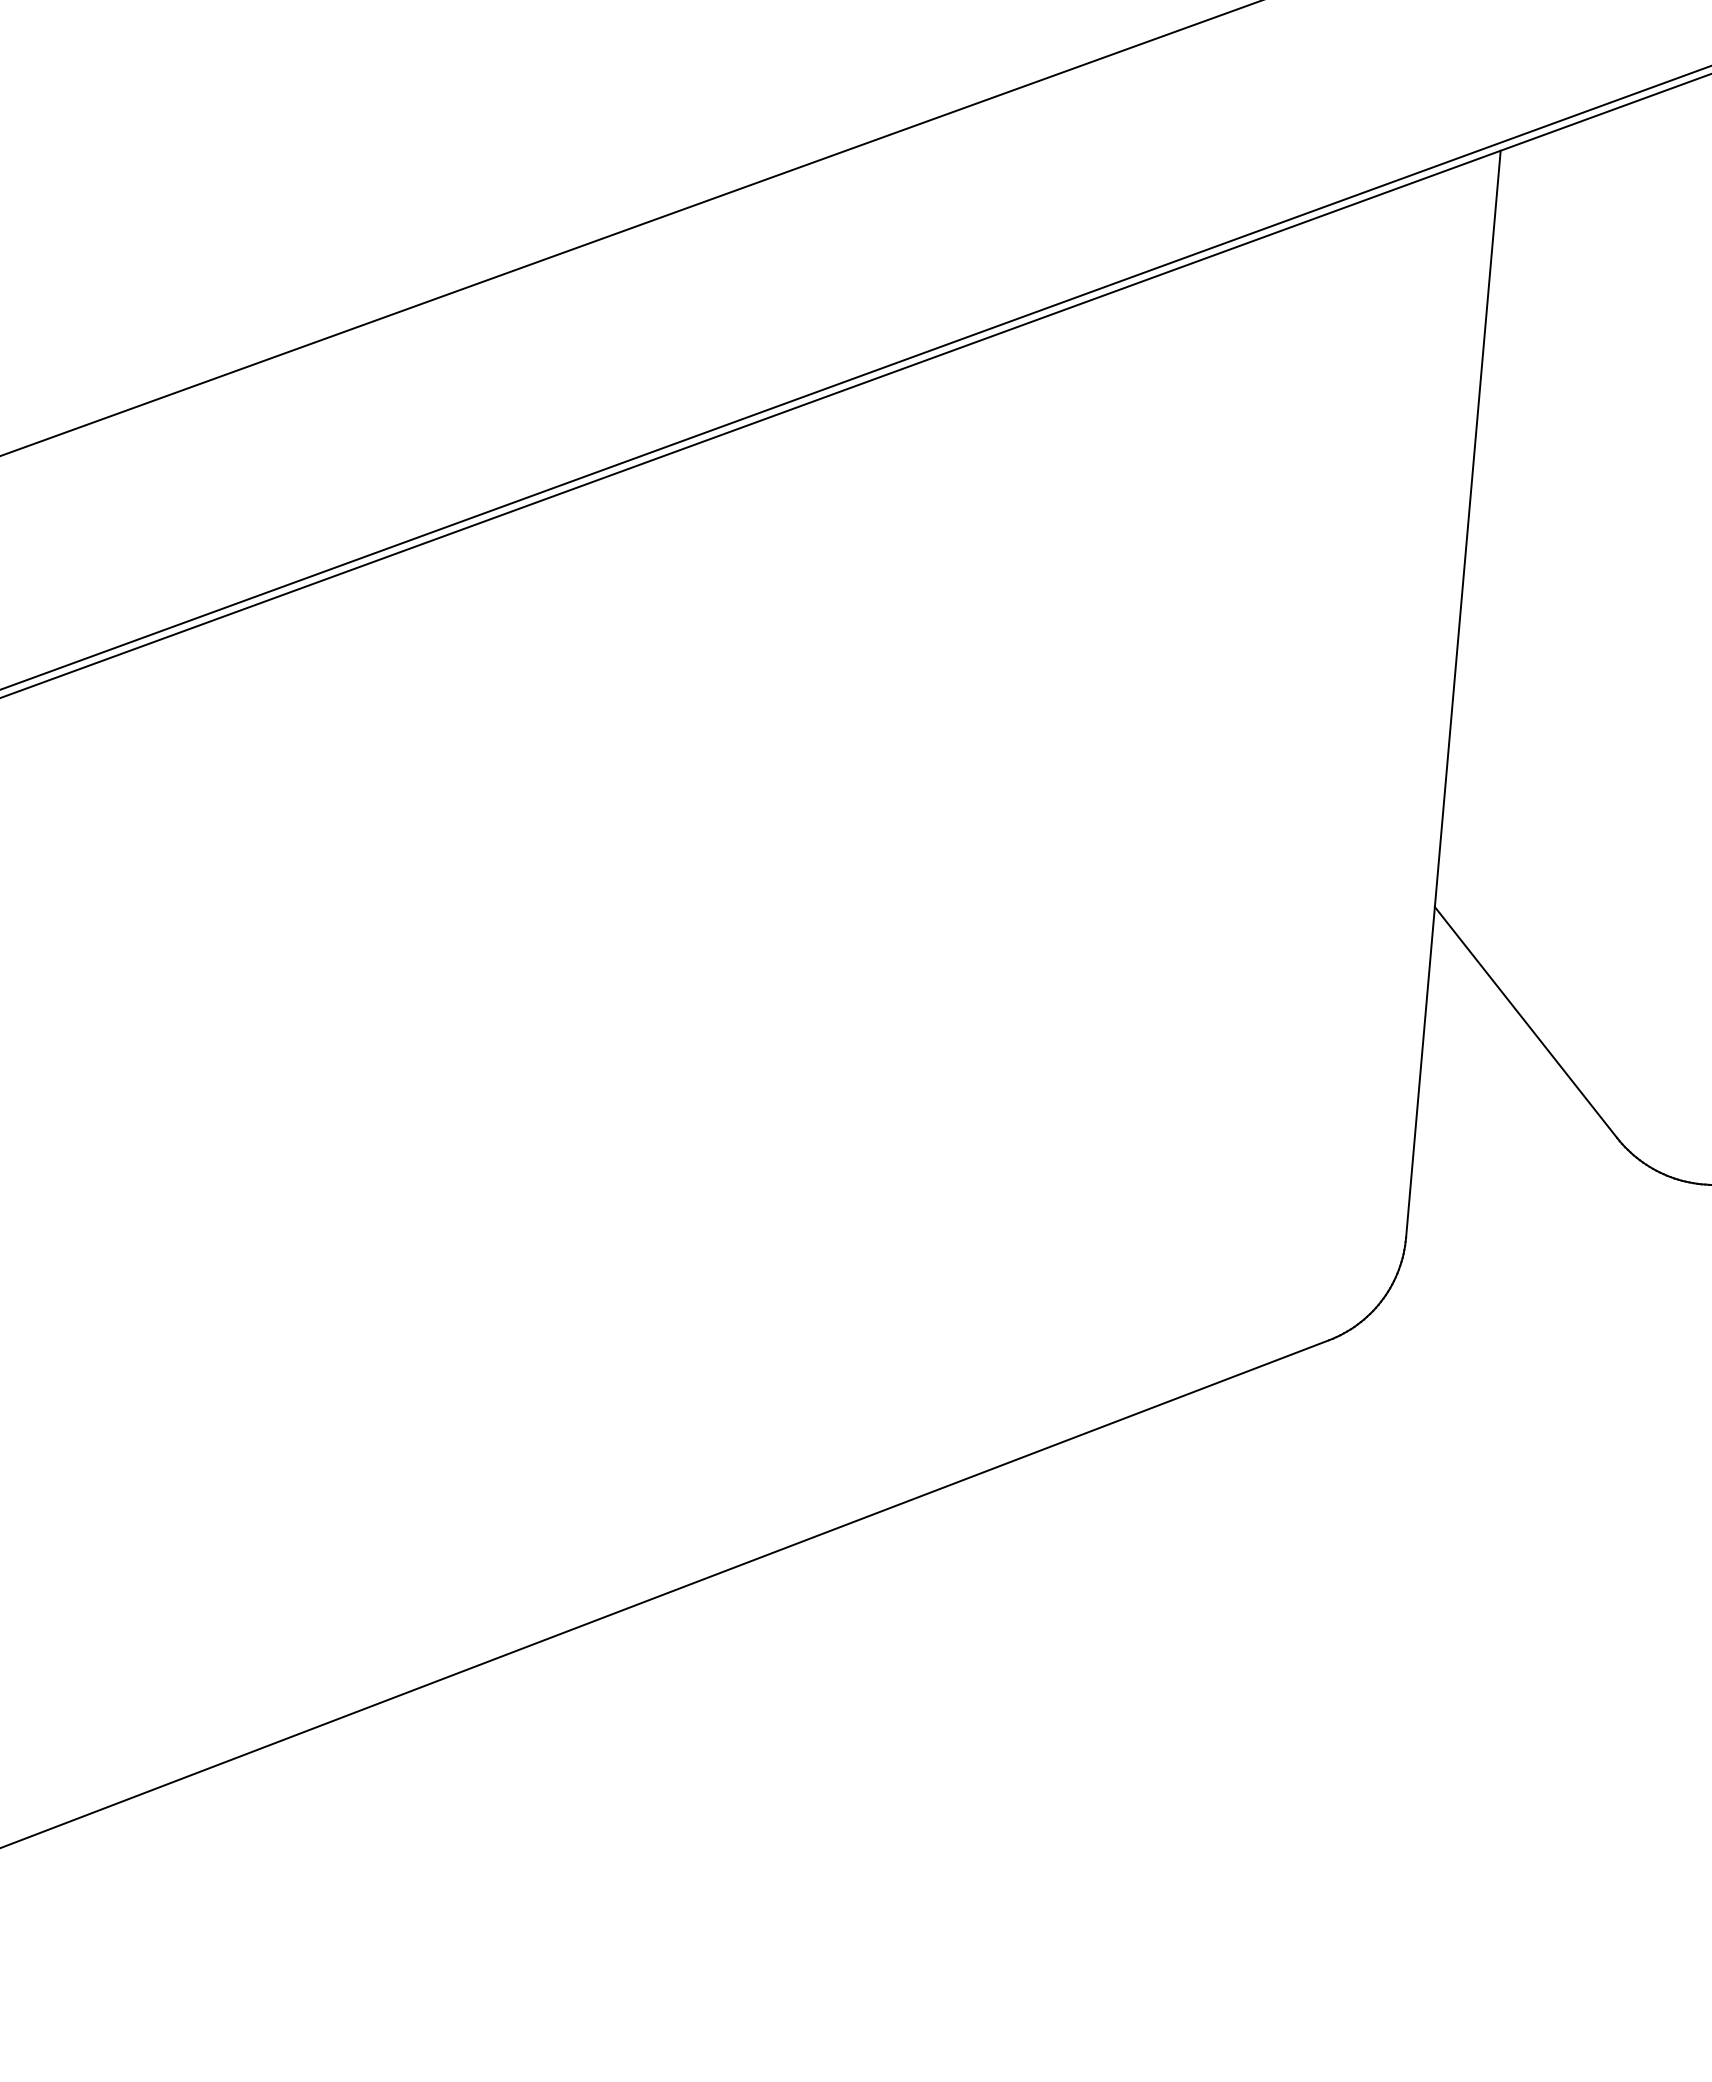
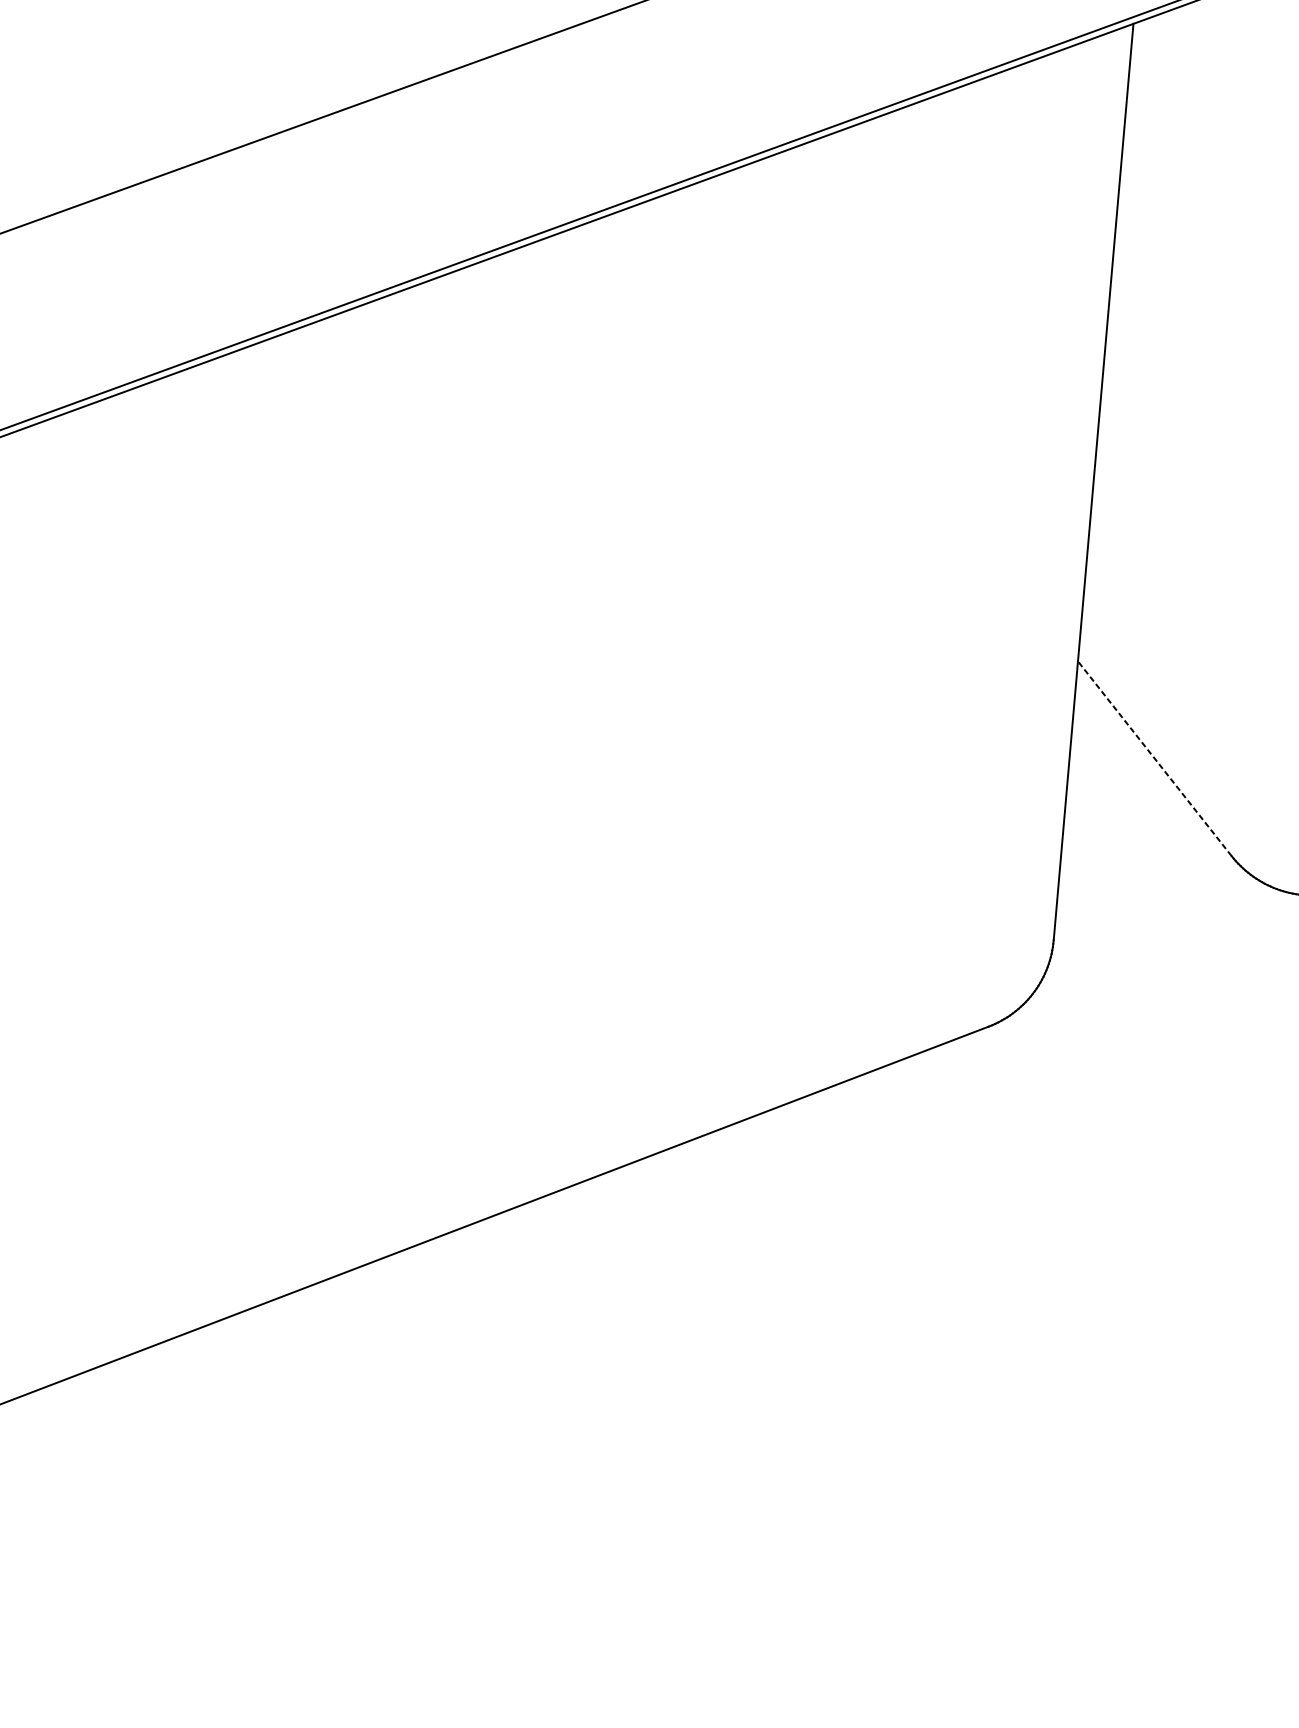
line: (1525, 1022) -> (1154, 758), solid -> dashed

